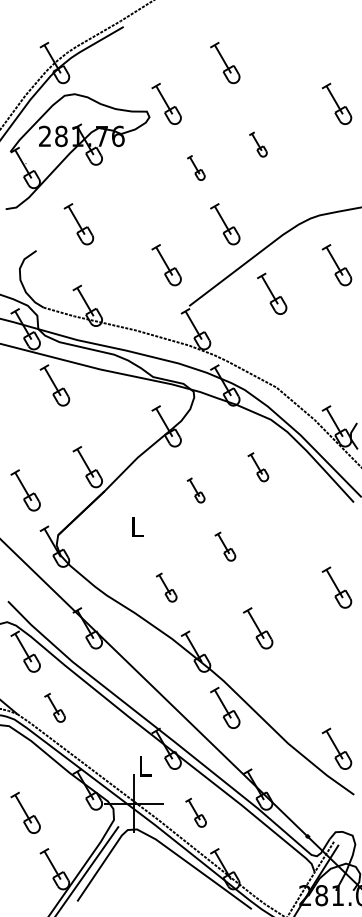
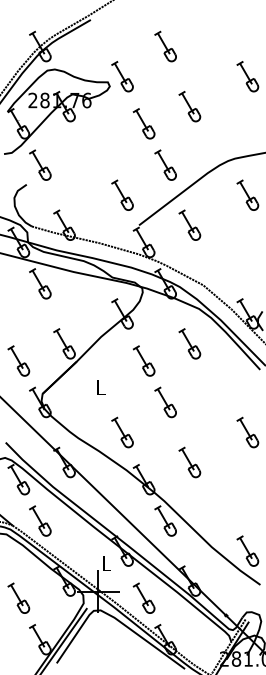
part: (258, 144) -> (190, 106), size x1.67
part: (196, 167) -> (144, 123), size x1.67
part: (78, 224) -> (39, 165), moved
part: (272, 293) -> (190, 224), moved
part: (258, 467) -> (190, 344), size x1.43
part: (195, 490) -> (143, 361), size x1.67
part: (225, 546) -> (165, 402), size x1.43
part: (166, 587) -> (122, 432), size x1.43
part: (54, 707) -> (39, 520), size x1.43
part: (195, 812) -> (143, 597), size x1.43

